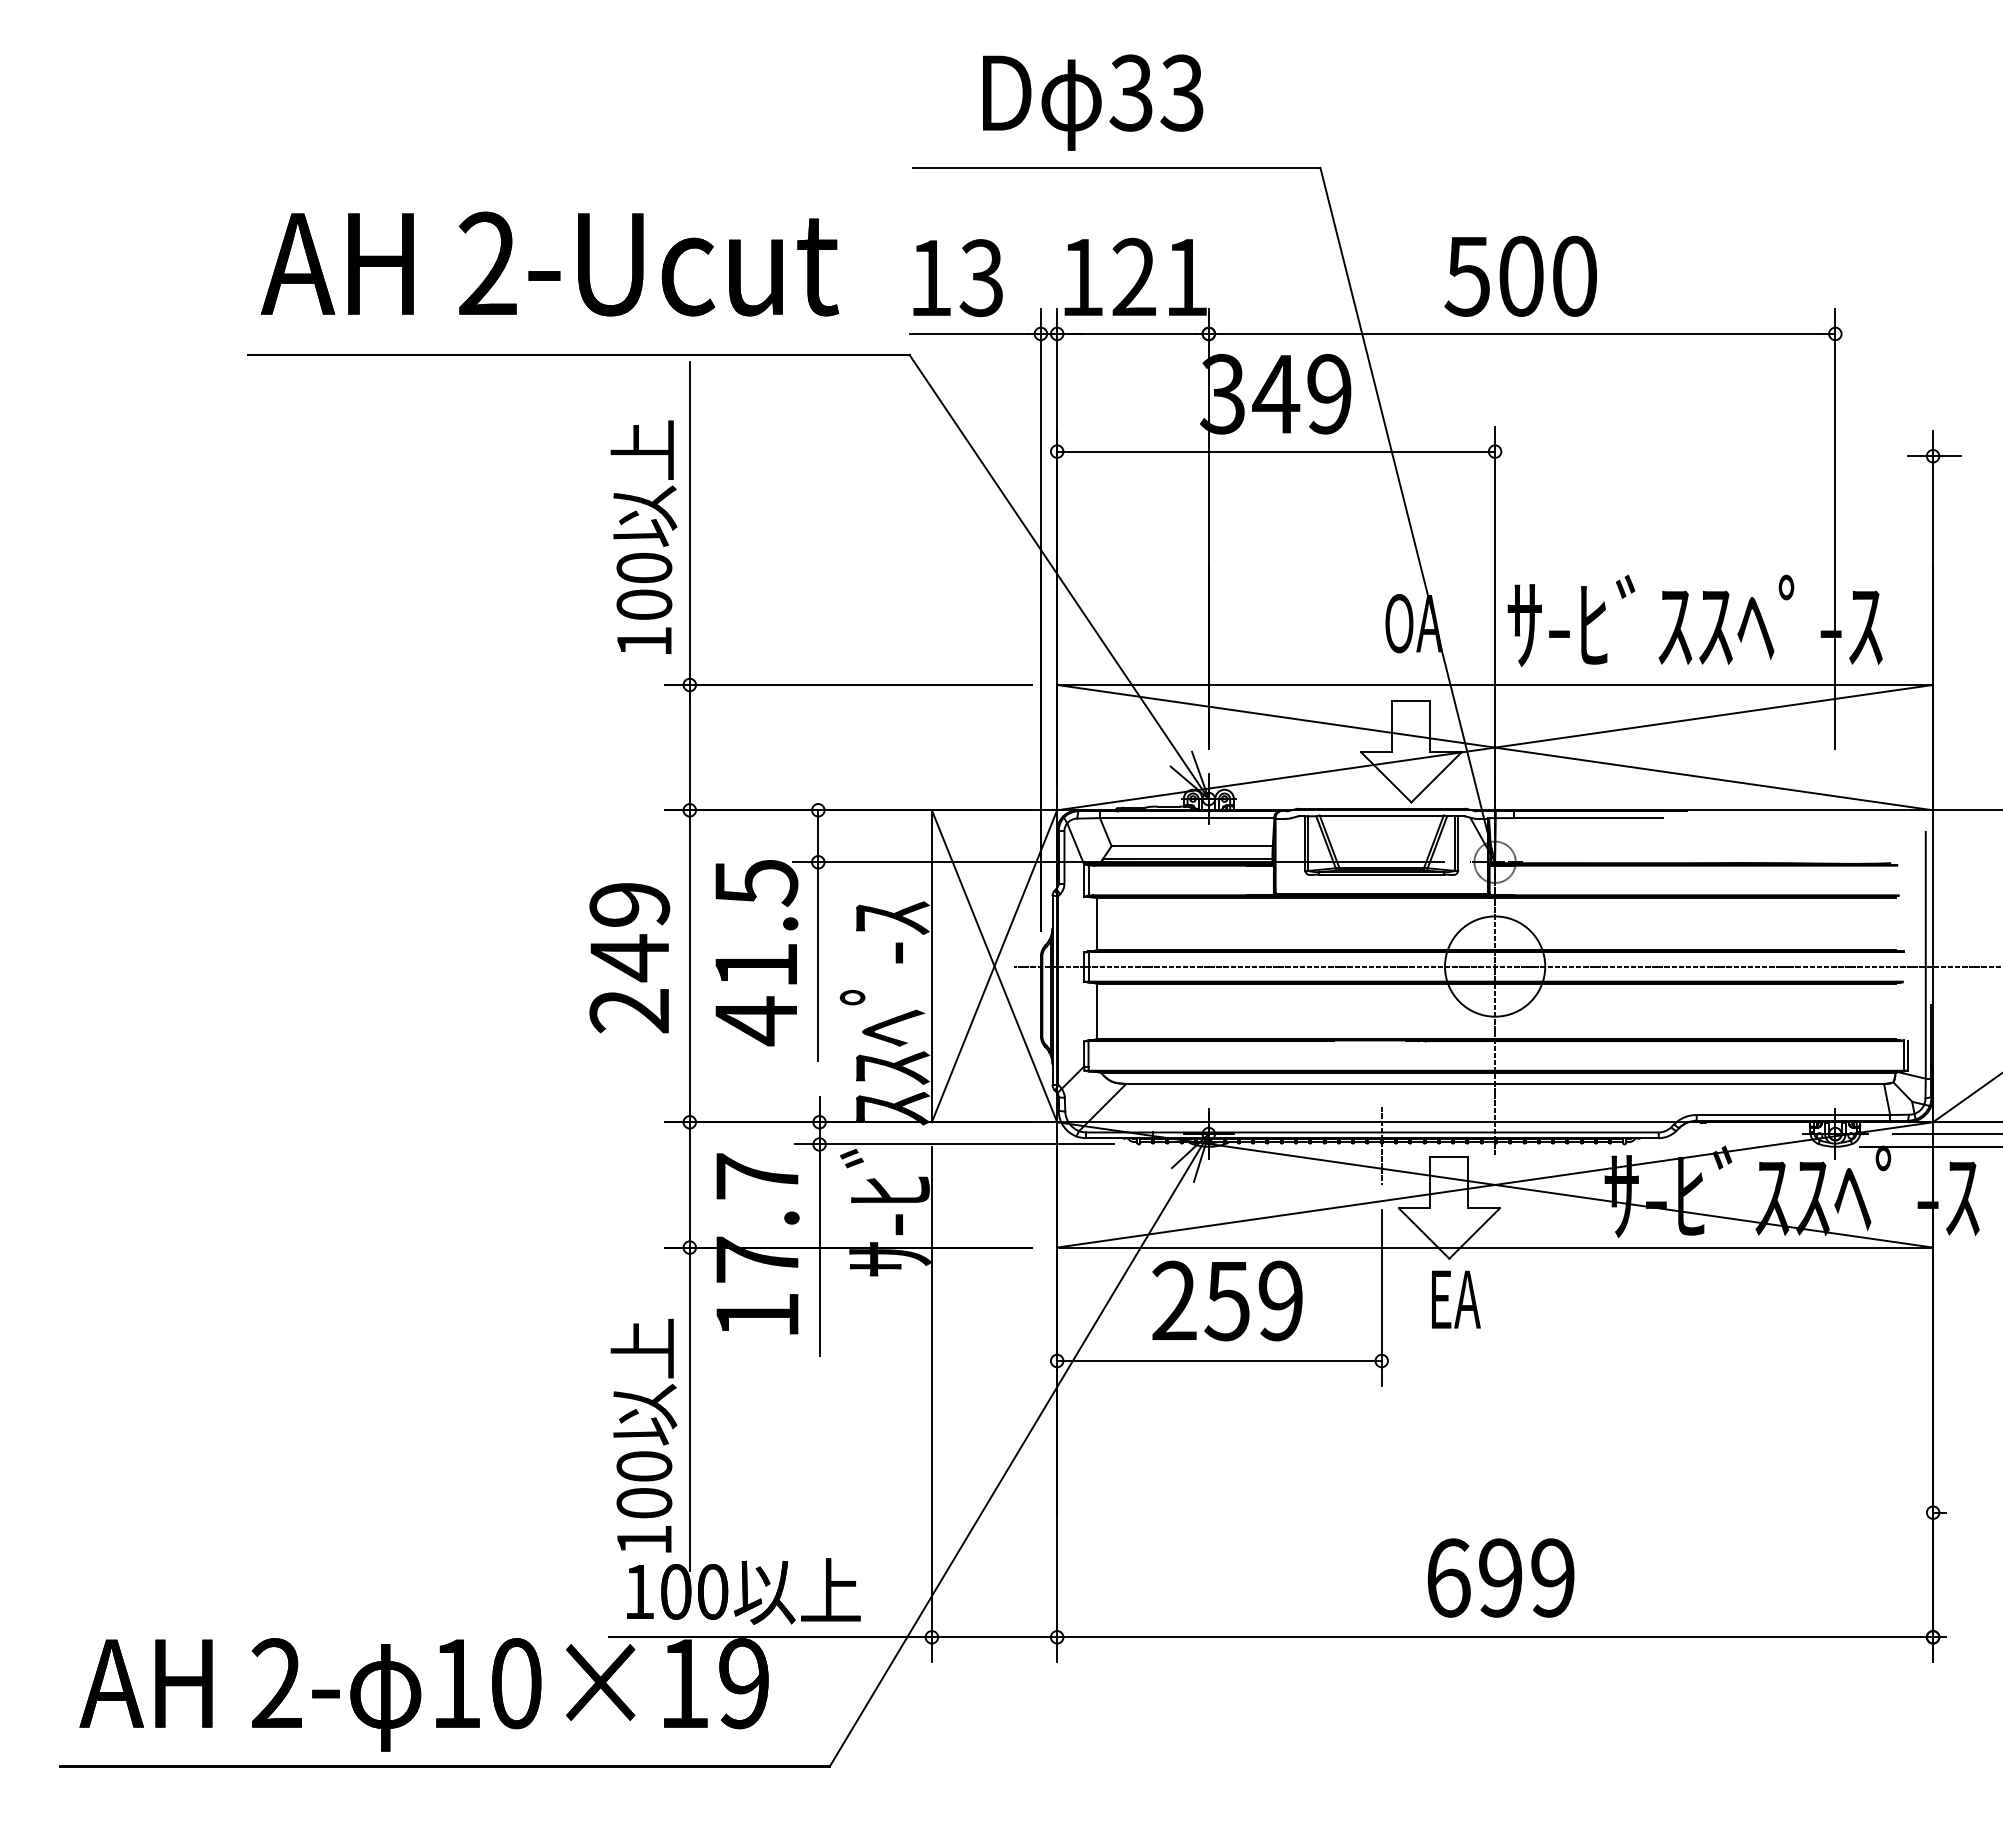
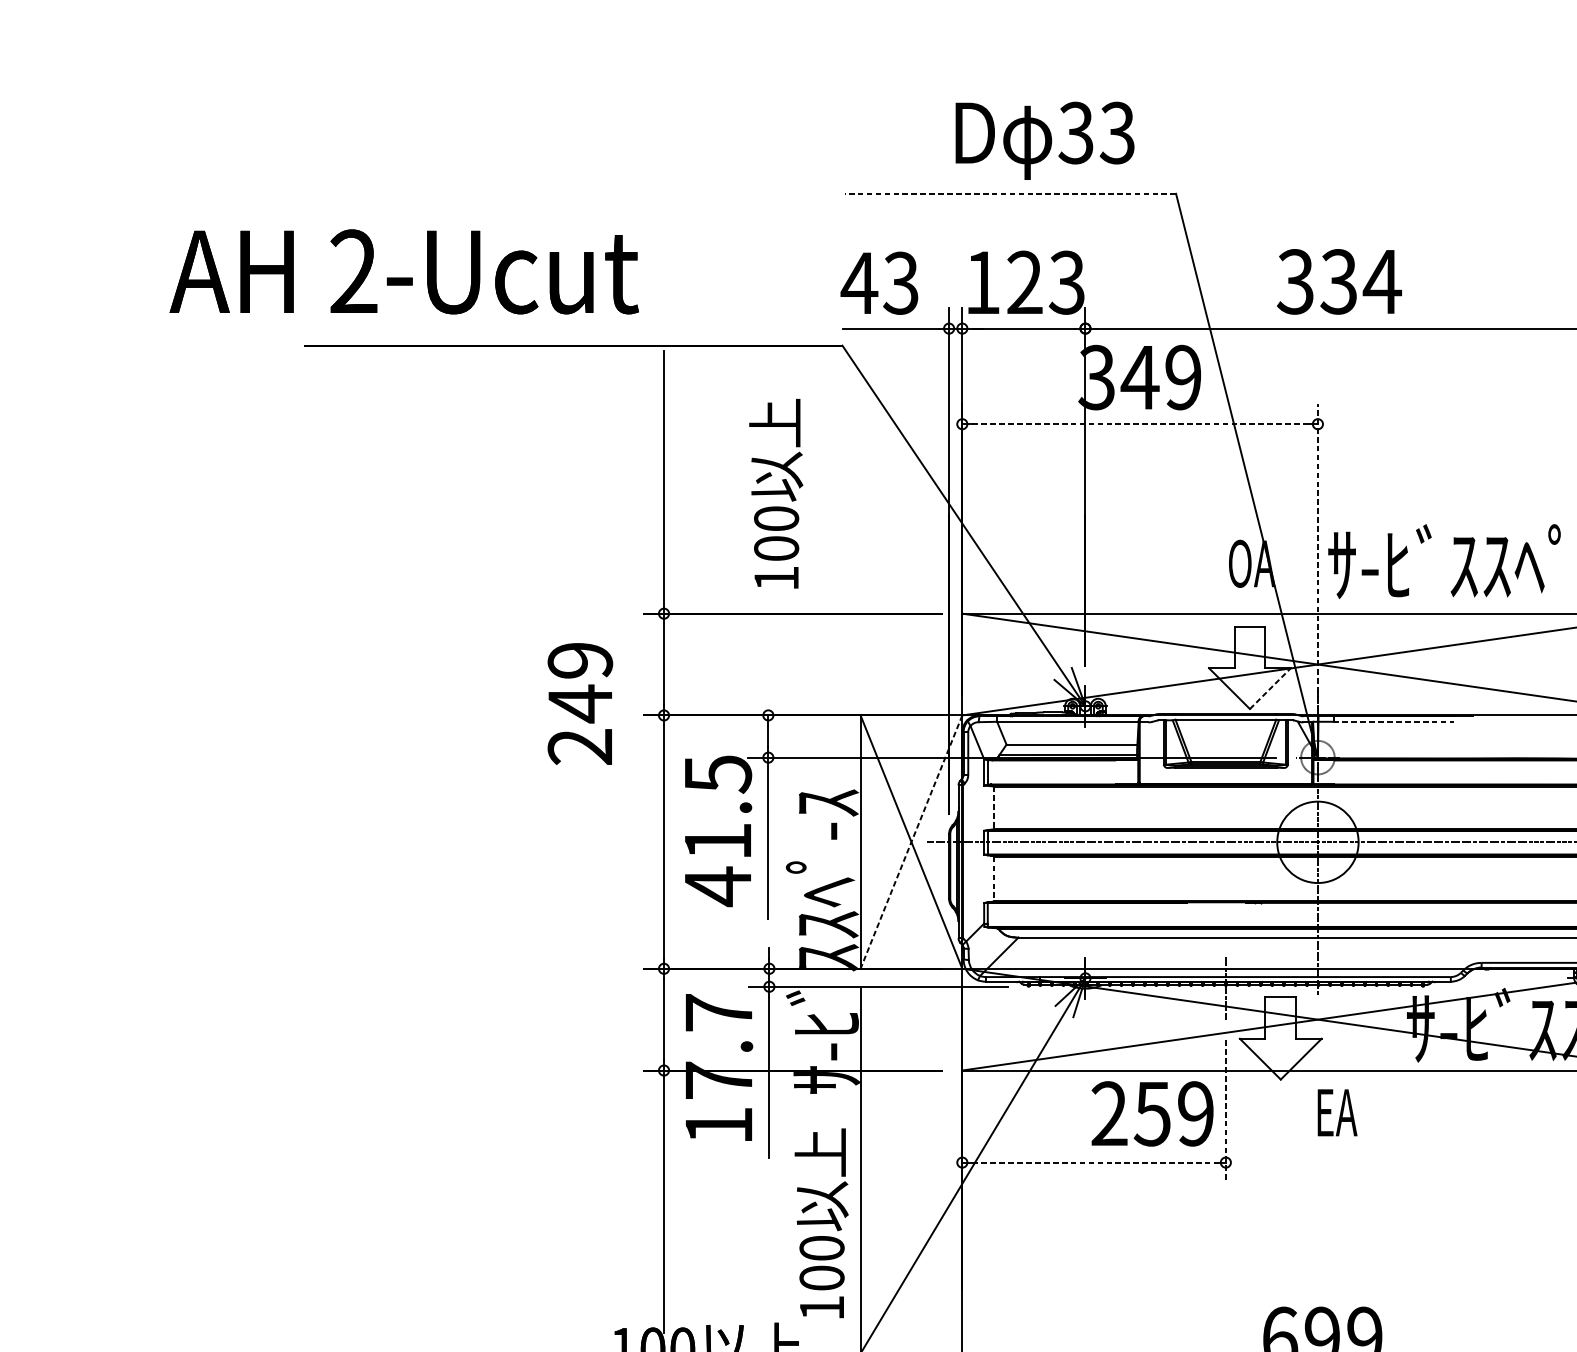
text: (1093, 102) -> (1045, 140), moved
line: (1116, 167) -> (1010, 193), solid -> dashed
text: (549, 263) -> (403, 271), moved
text: (1521, 275) -> (1339, 281), 500 -> 334
text: (1185, 276) -> (1066, 282), 121 -> 123
text: (930, 277) -> (859, 282), 13 -> 43
line: (1276, 451) -> (1140, 424), solid -> dashed
text: (643, 536) -> (775, 493), moved
line: (1495, 631) -> (1318, 570), solid -> dashed
line: (1436, 777) -> (1270, 688), solid -> dashed
line: (1589, 818) -> (1394, 722), solid -> dashed
line: (1096, 923) -> (994, 807), solid -> dashed
text: (629, 958) -> (580, 704), moved
line: (994, 966) -> (911, 842), solid -> dashed
line: (1096, 1011) -> (994, 878), solid -> dashed
line: (1381, 1298) -> (1225, 1111), solid -> dashed
text: (1456, 1299) -> (1337, 1112), moved
text: (1227, 1300) -> (1152, 1113), moved
line: (1219, 1361) -> (1094, 1163), solid -> dashed
text: (643, 1435) -> (821, 1223), moved

